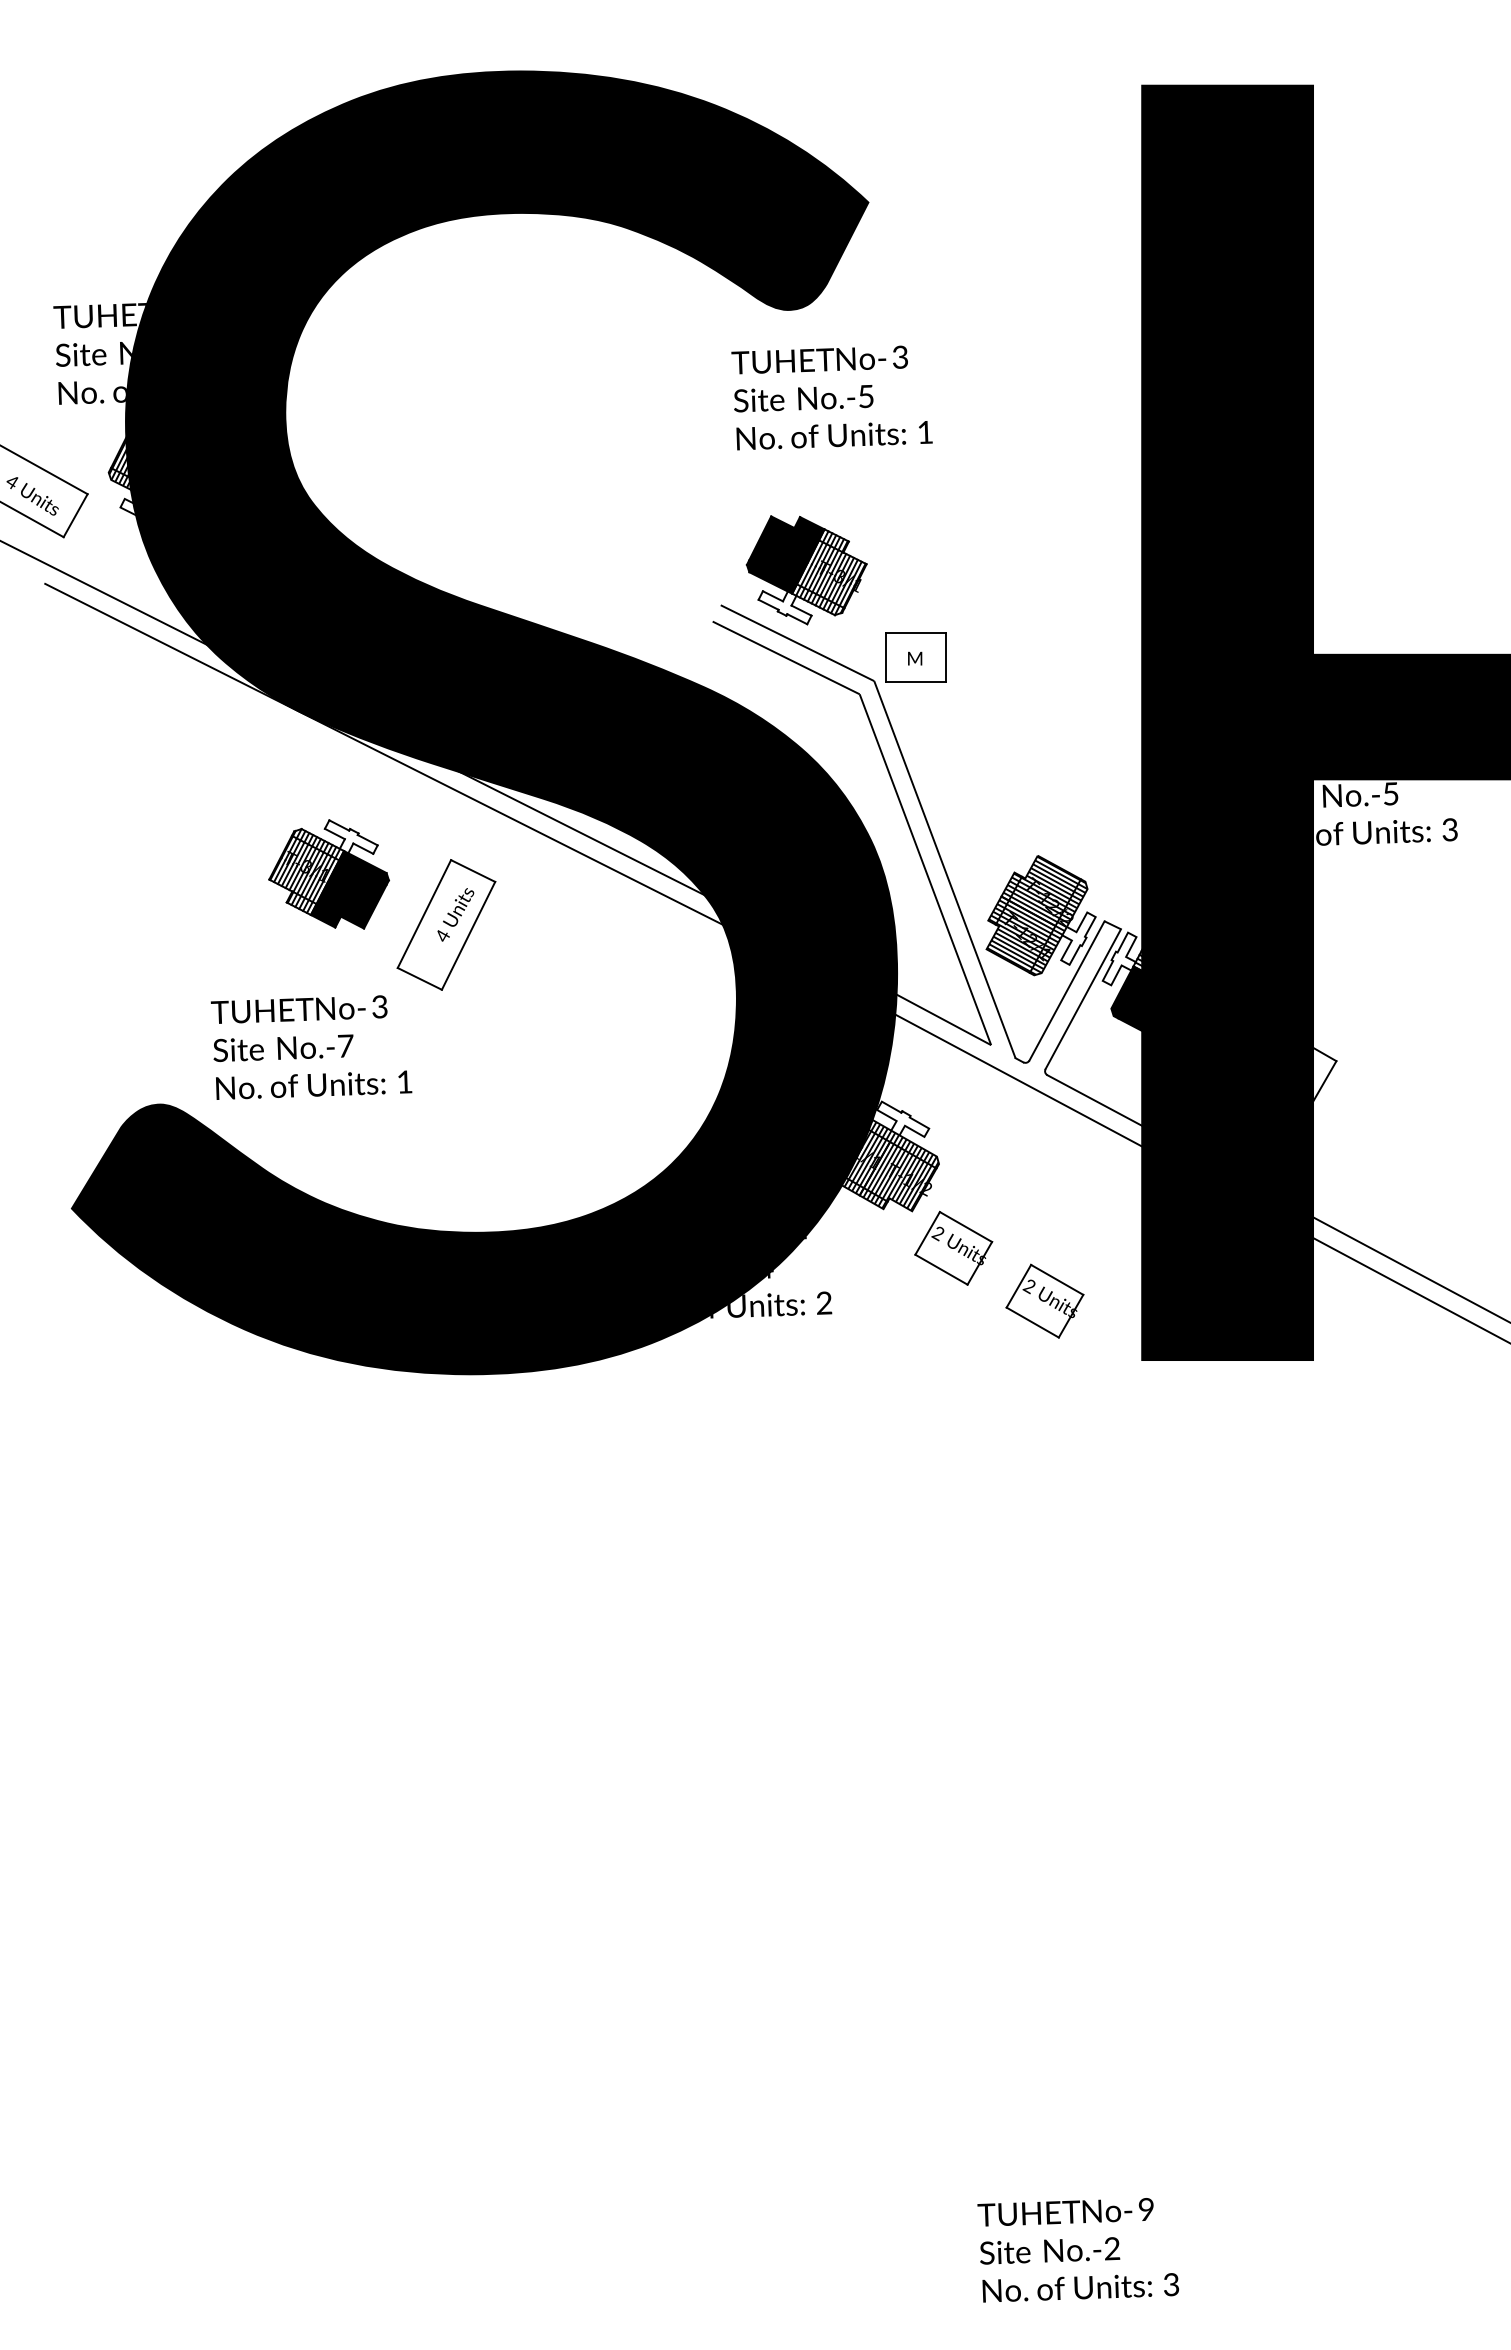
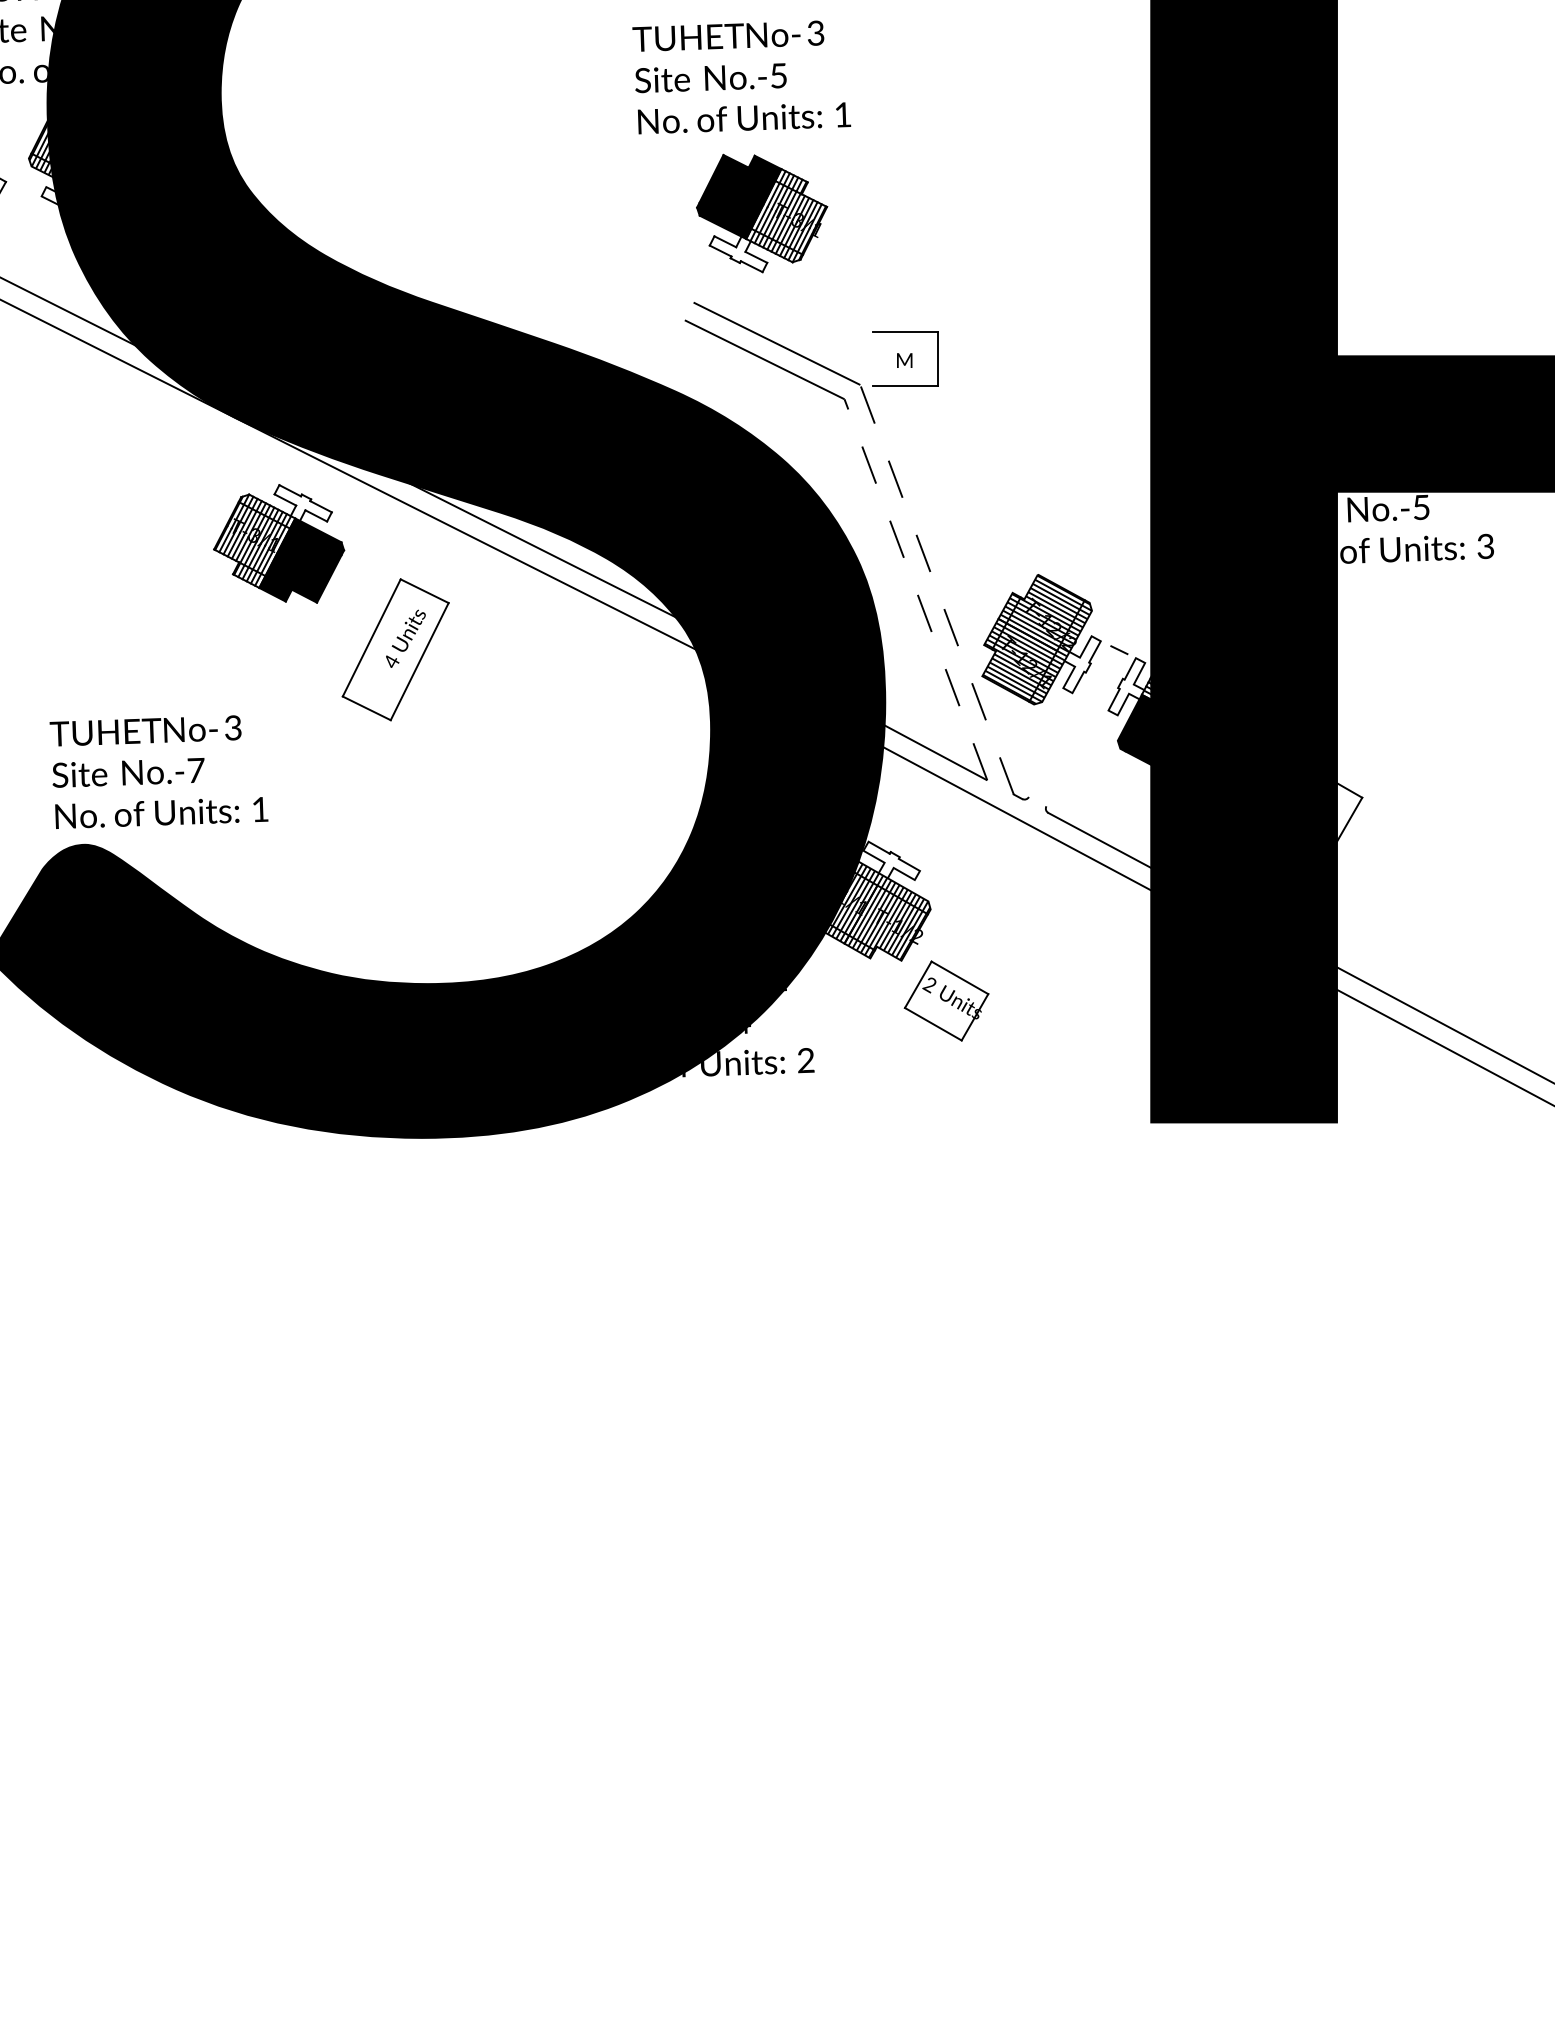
text: (831, 397) -> (741, 76), moved
part: (806, 570) -> (761, 213), moved
line: (885, 656) -> (872, 358), removed
line: (925, 869) -> (915, 589), solid -> dashed
line: (944, 869) -> (936, 589), solid -> dashed
part: (328, 874) -> (278, 543), moved
line: (1066, 990) -> (1069, 720), removed
line: (1082, 999) -> (1086, 730), removed
text: (311, 1047) -> (158, 772), moved
part: (1044, 1300) -> (1045, 1057), removed

